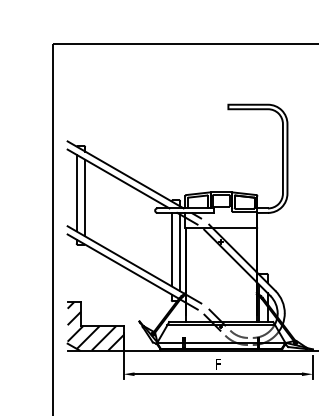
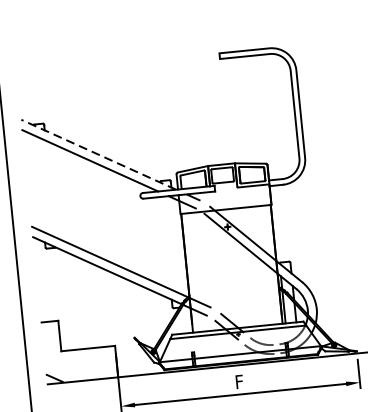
line: (125, 174) -> (98, 154), solid -> dashed
line: (76, 192) -> (38, 183), removed
line: (85, 197) -> (50, 188), removed
line: (171, 249) -> (165, 243), removed
line: (180, 252) -> (177, 245), removed
hatch: (95, 326) -> (79, 349), removed

